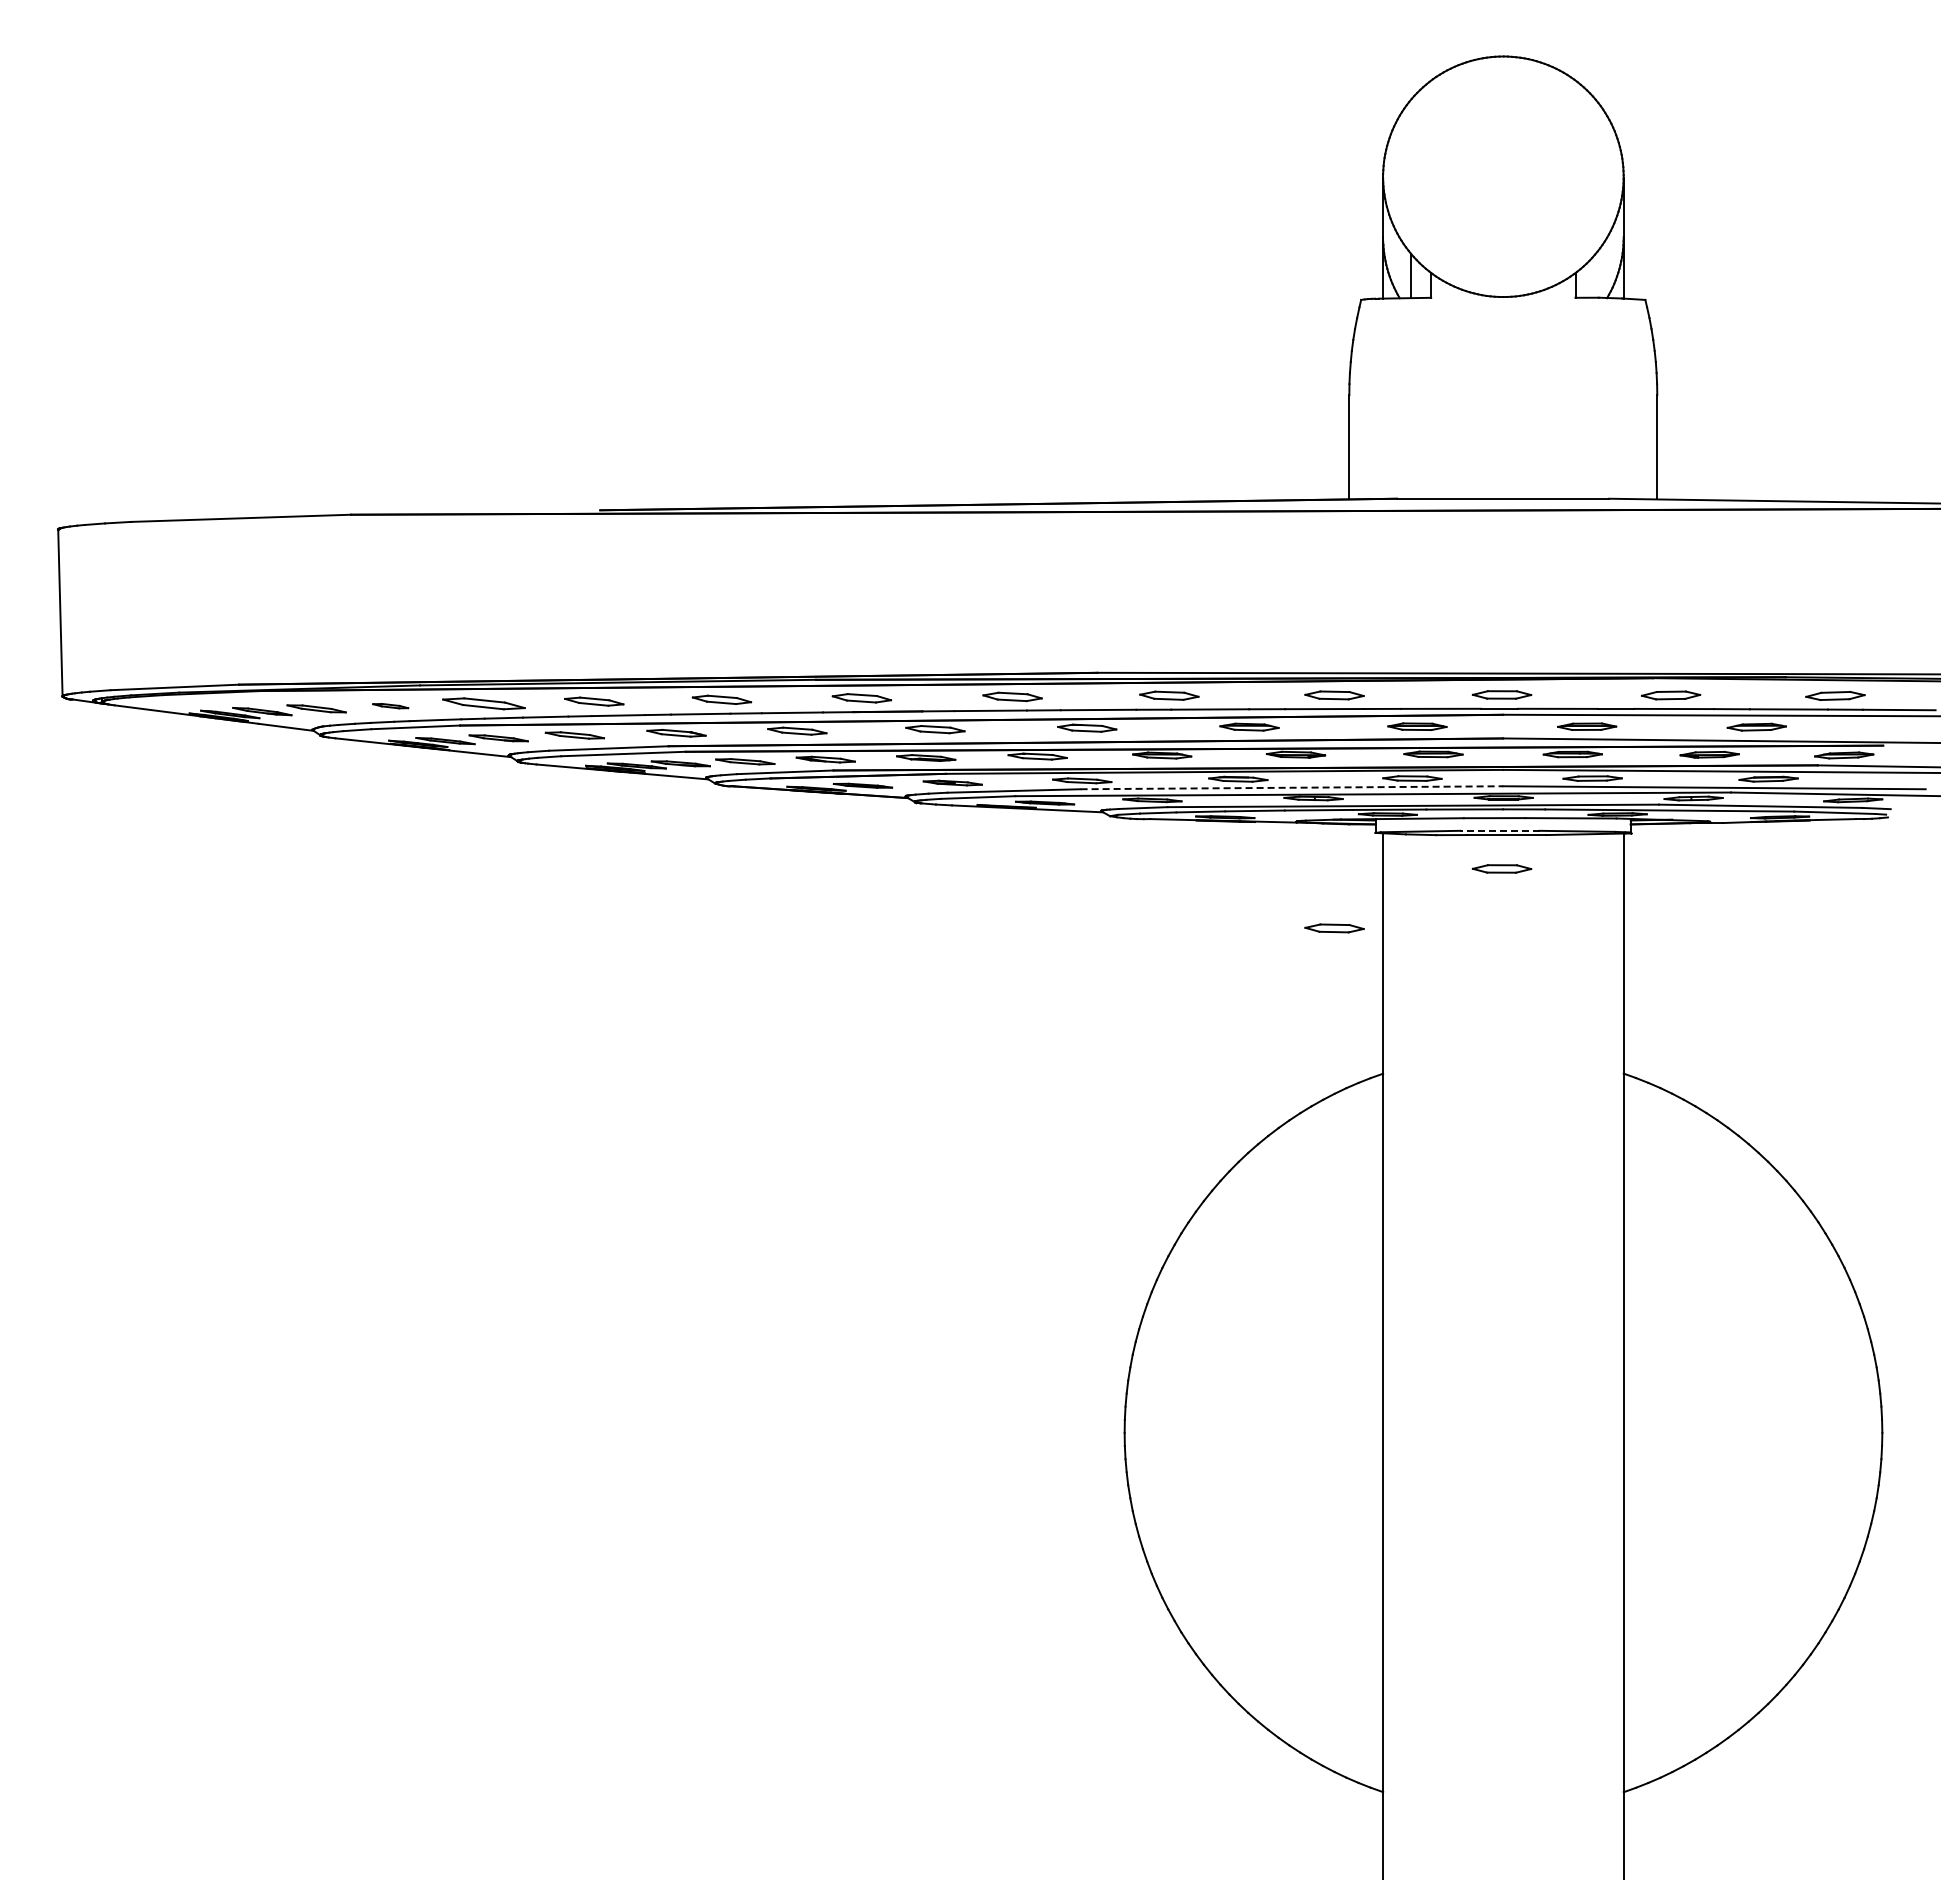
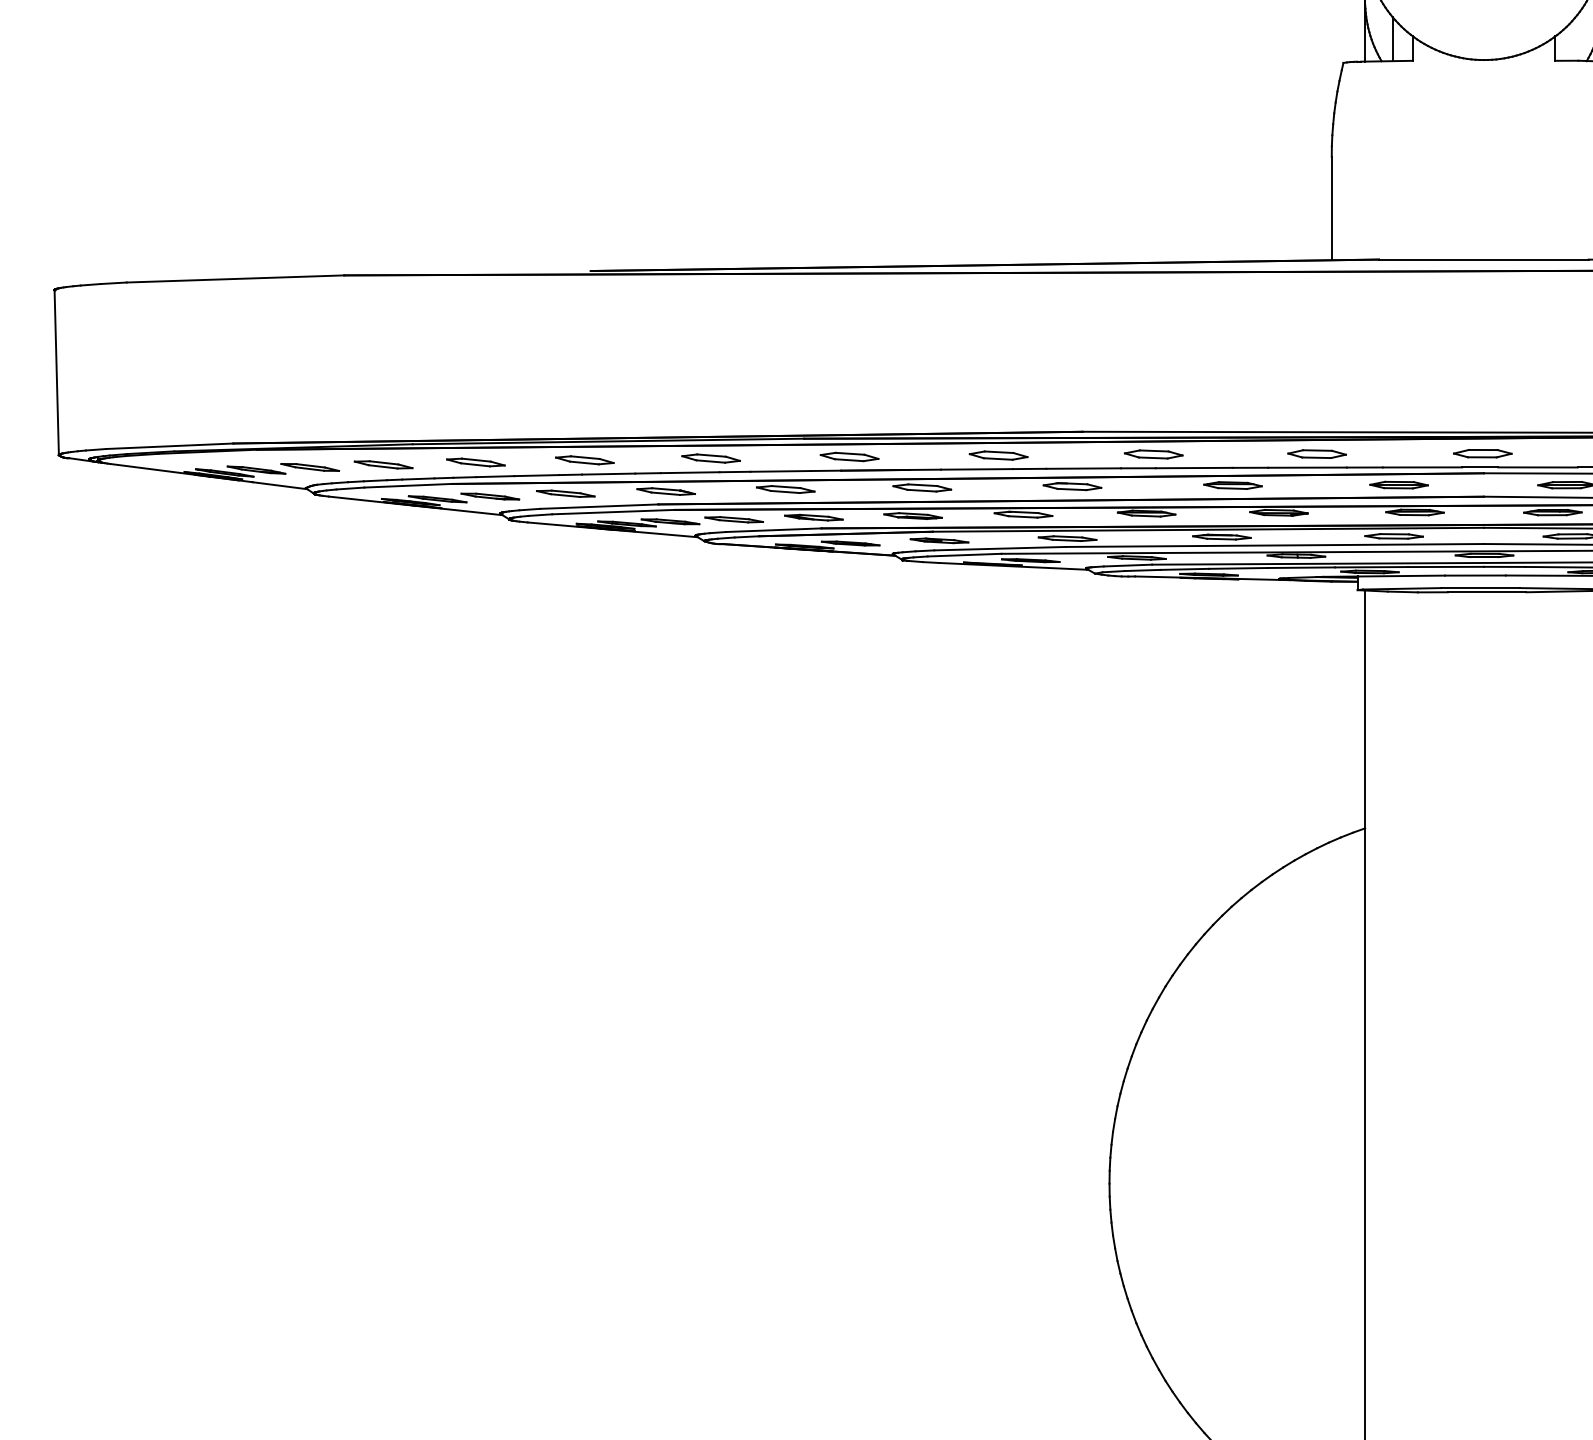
part: (484, 703) -> (476, 462), size x0.71
part: (390, 705) -> (383, 464), size x1.67
line: (1292, 787) -> (1275, 545), dashed -> solid
line: (1499, 830) -> (1480, 587), dashed -> solid
part: (1501, 868) -> (1482, 625), removed
part: (1334, 928) -> (1317, 684), removed

